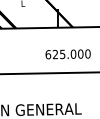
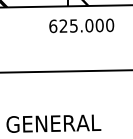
text: (67, 54) -> (80, 26), moved

